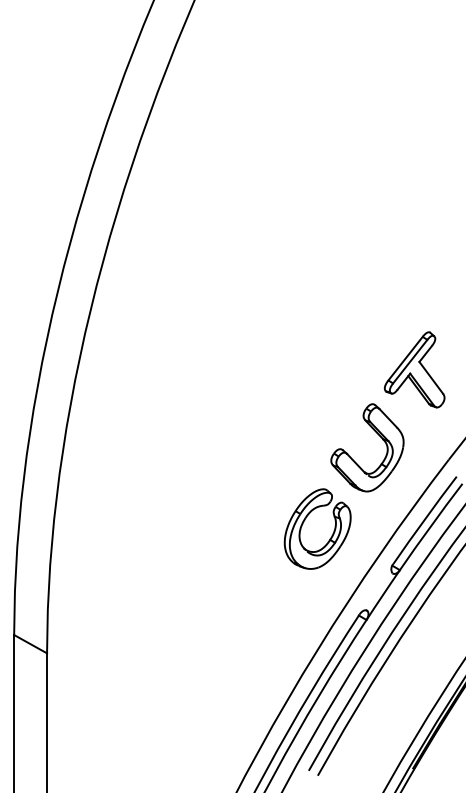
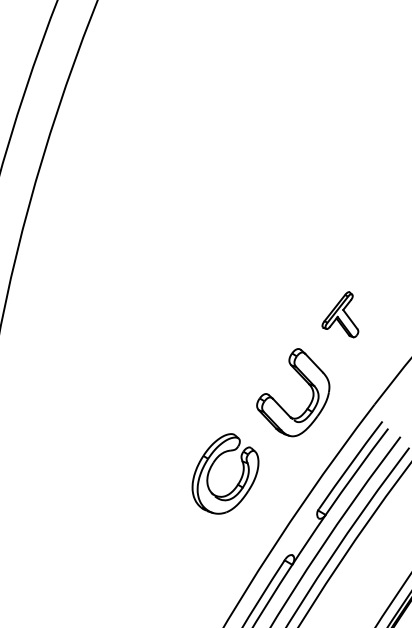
part: (414, 369) -> (340, 314), size x0.6
part: (304, 522) -> (212, 467), moved

